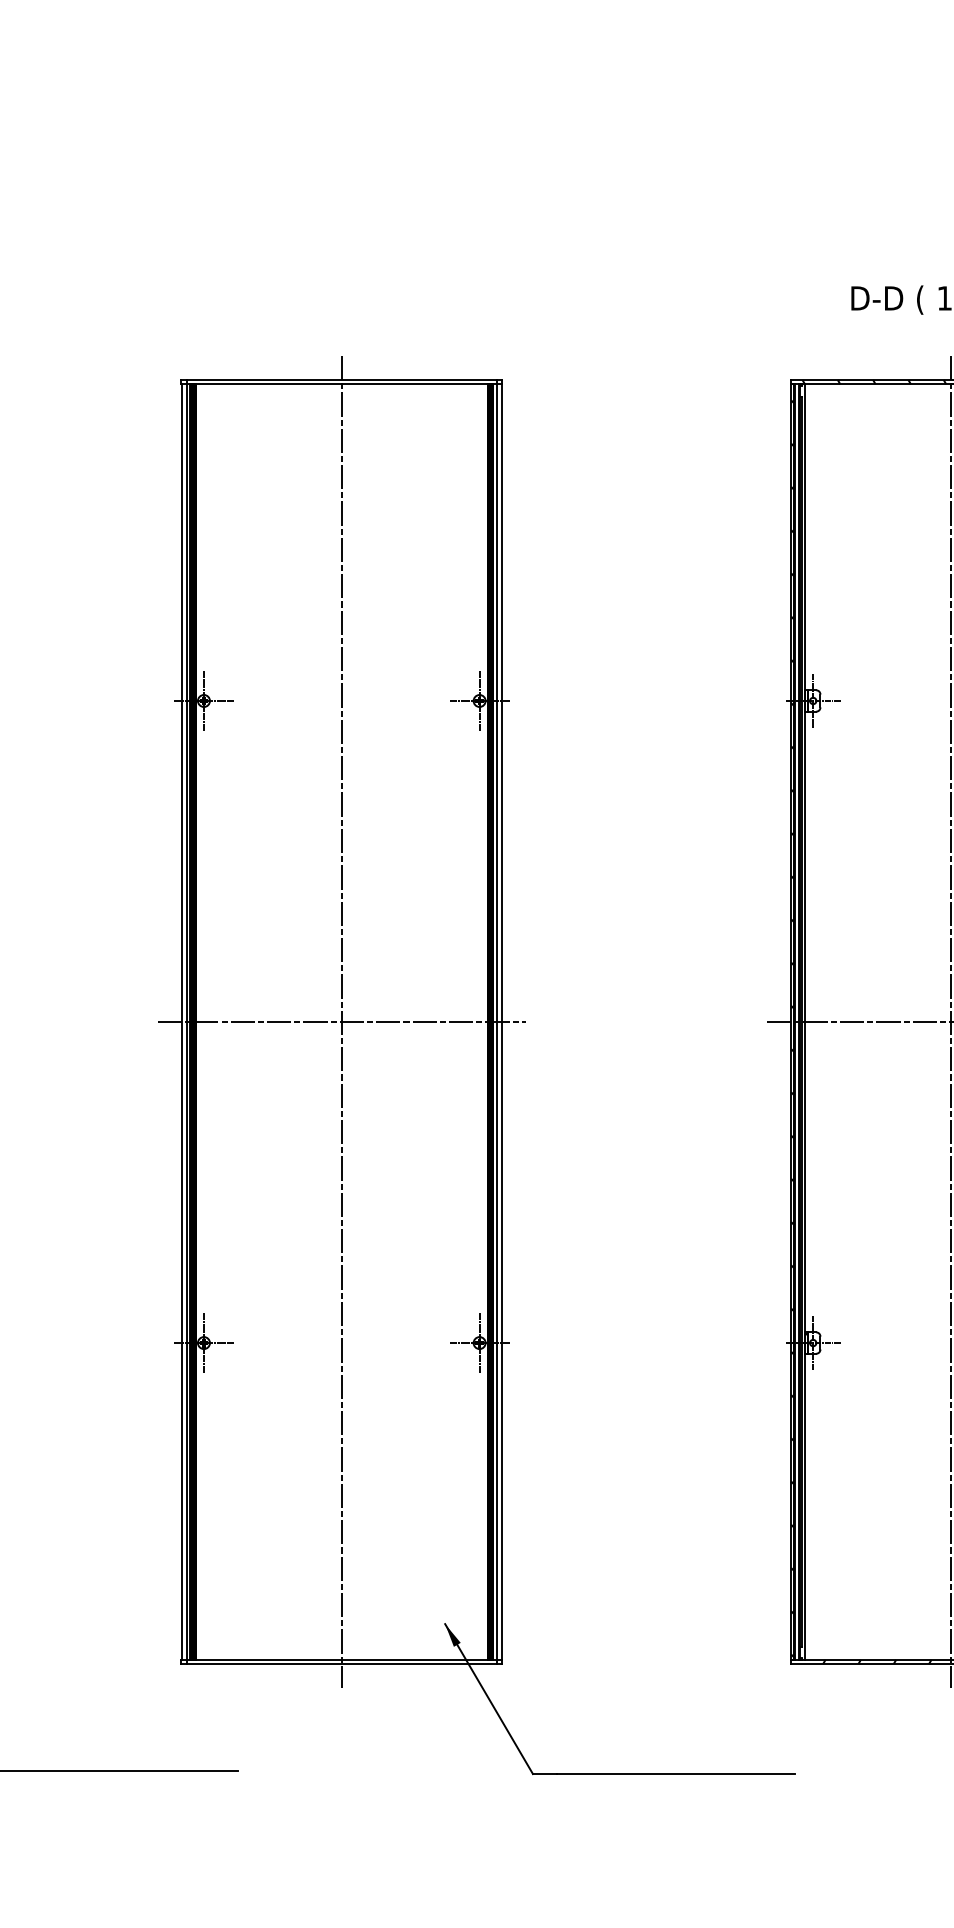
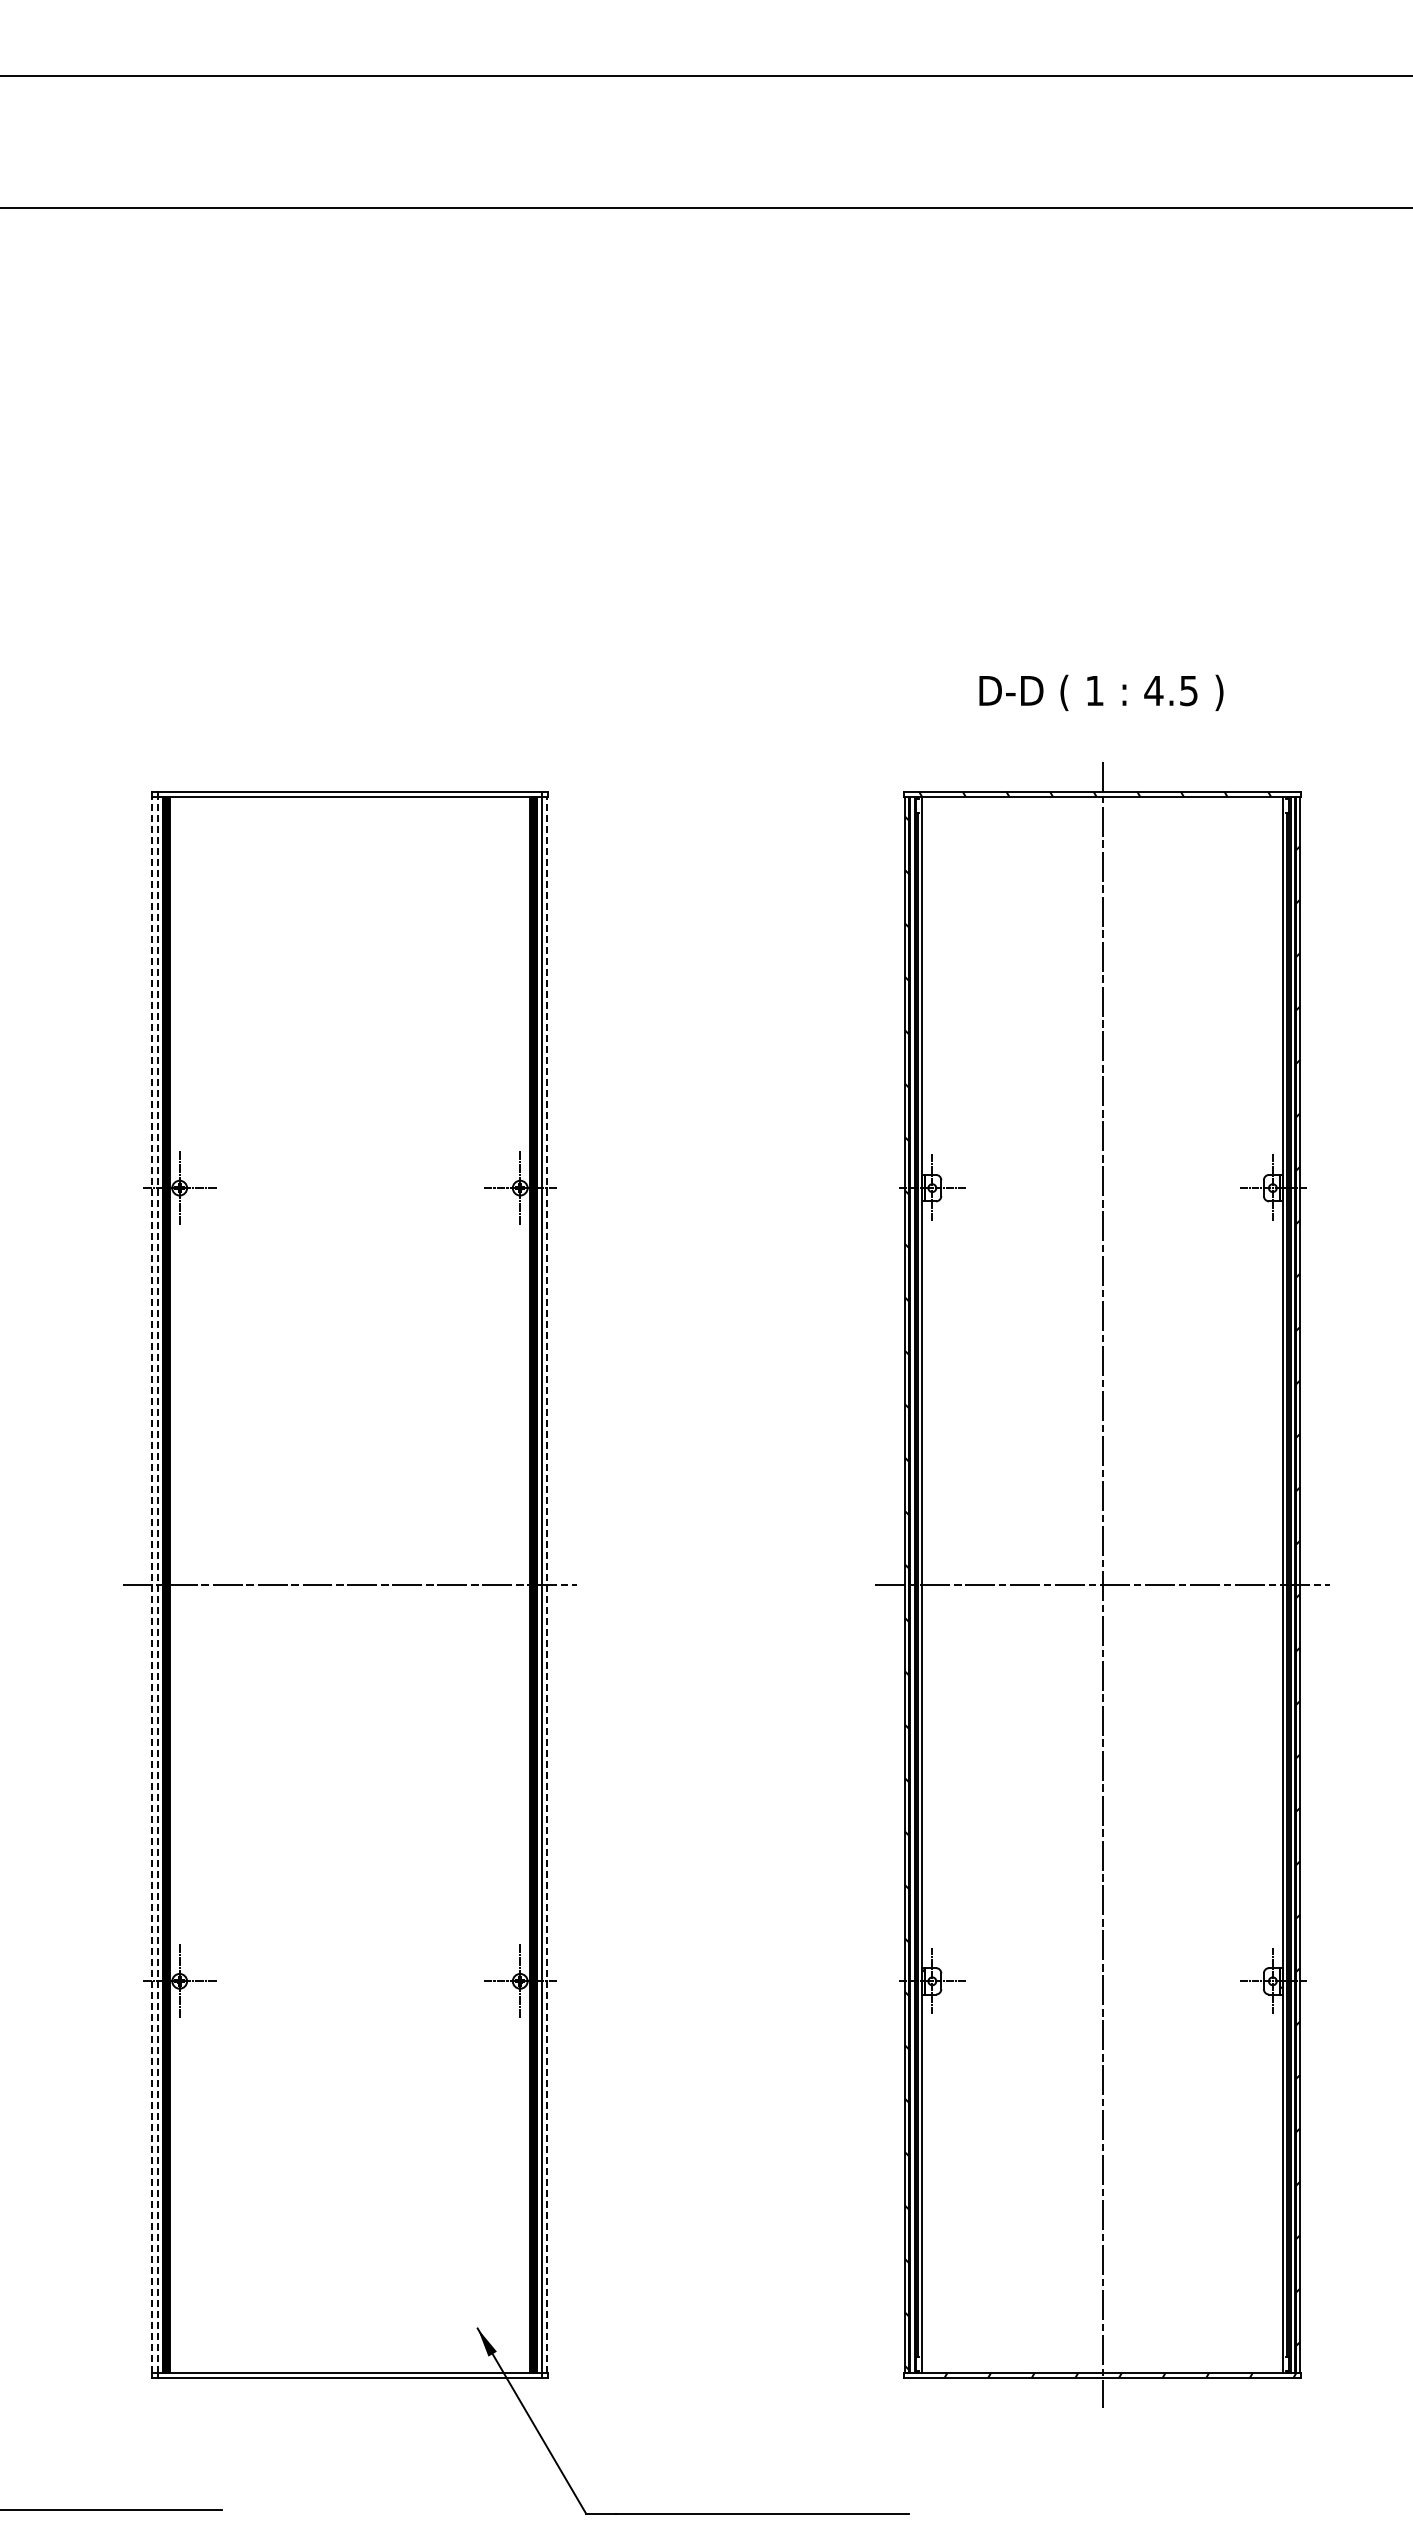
line: (181, 1021) -> (152, 1584), solid -> dashed
line: (186, 1021) -> (158, 1584), solid -> dashed
line: (341, 1021) -> (349, 1584), removed
line: (501, 1021) -> (547, 1584), solid -> dashed

